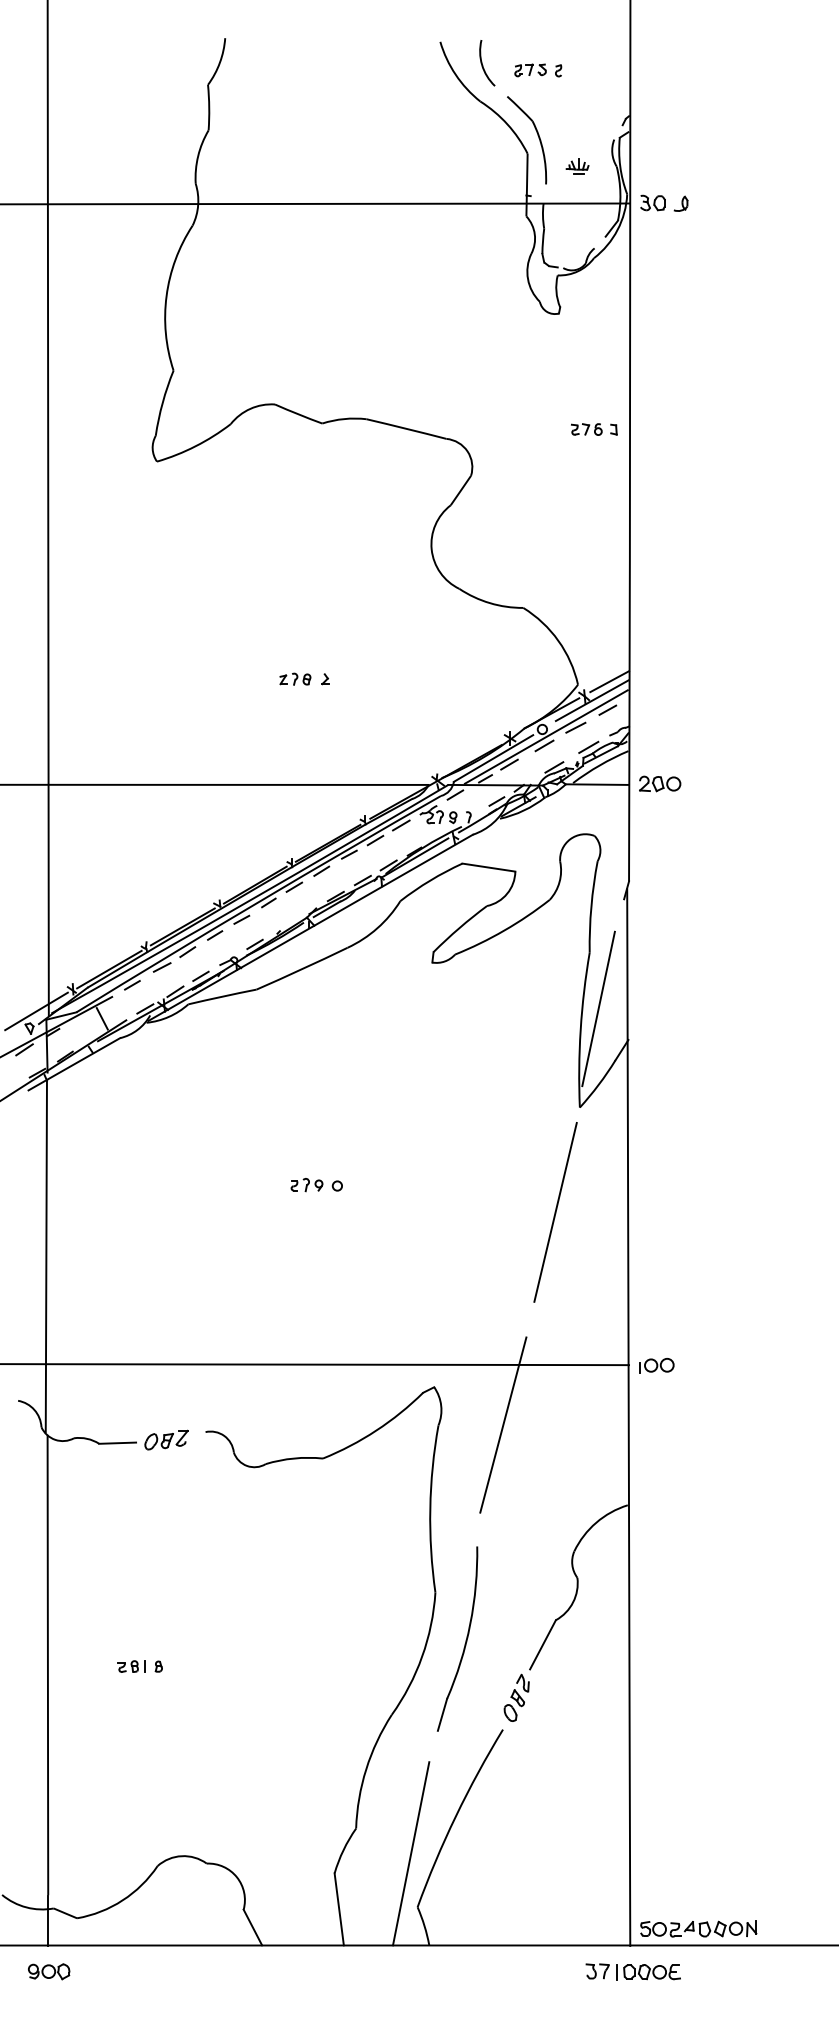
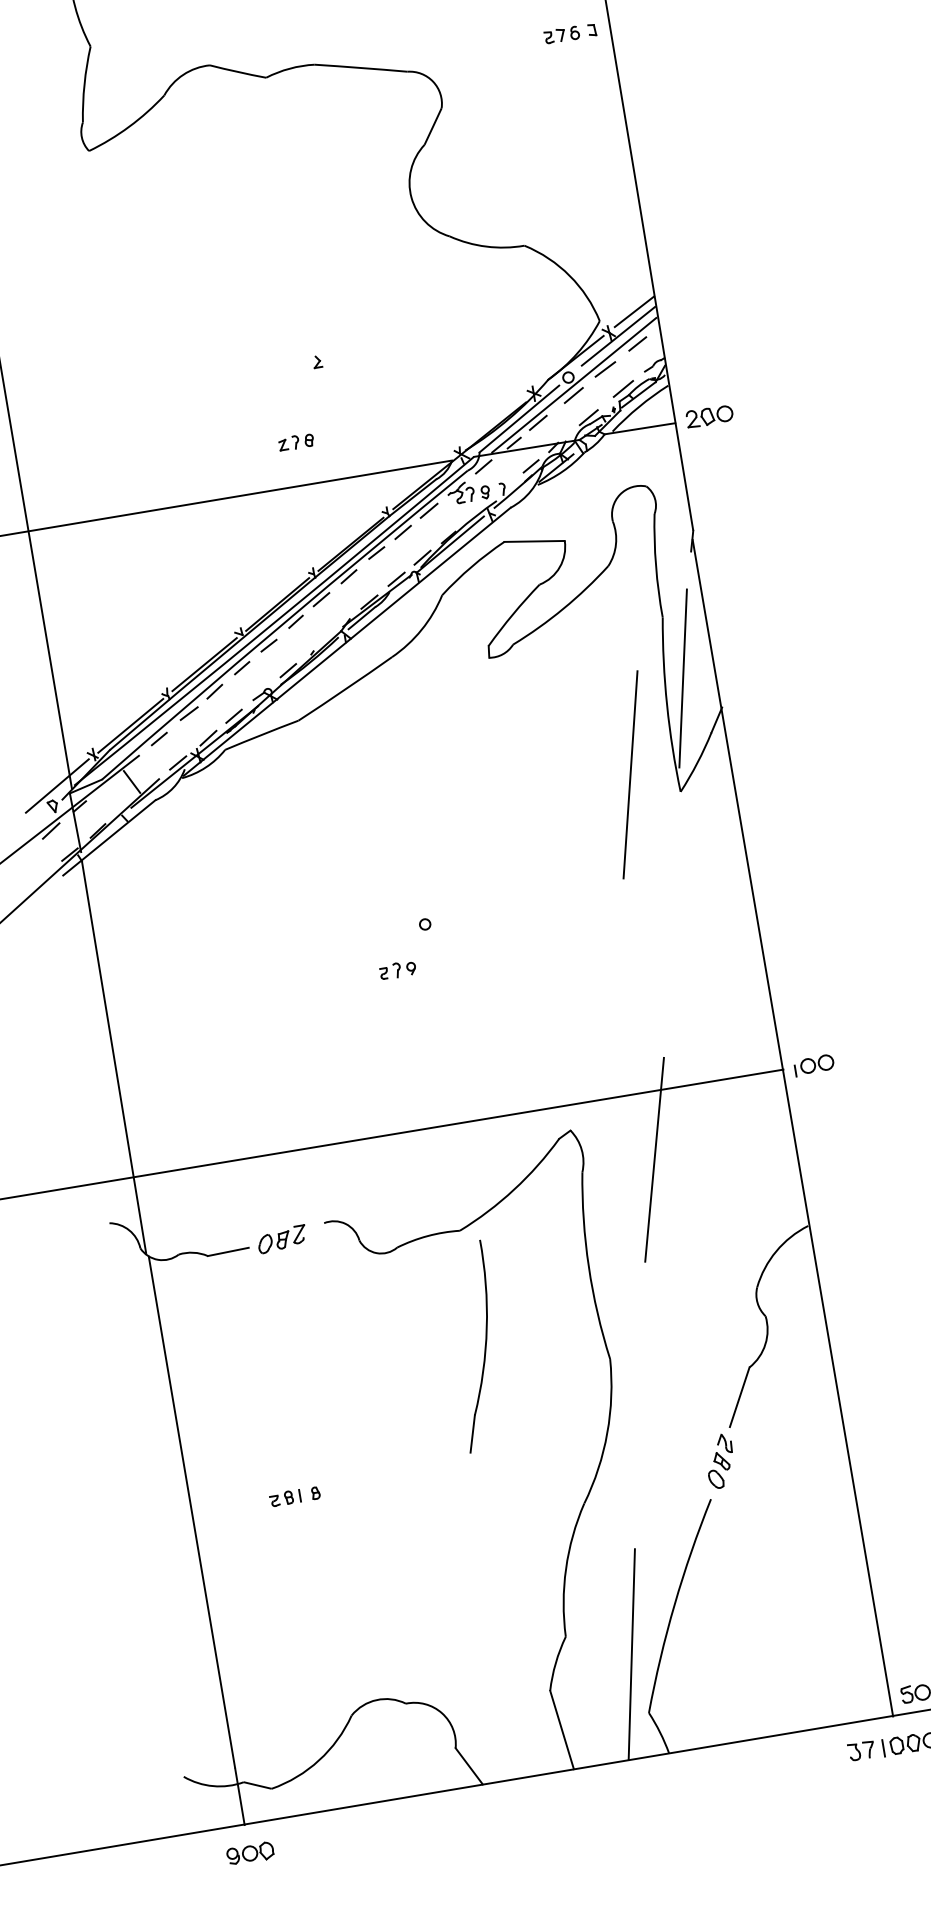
part: (295, 678) -> (296, 441), moved
part: (306, 1185) -> (397, 970), moved
line: (555, 1212) -> (630, 774), moved
part: (465, 1640) -> (484, 1346), moved

